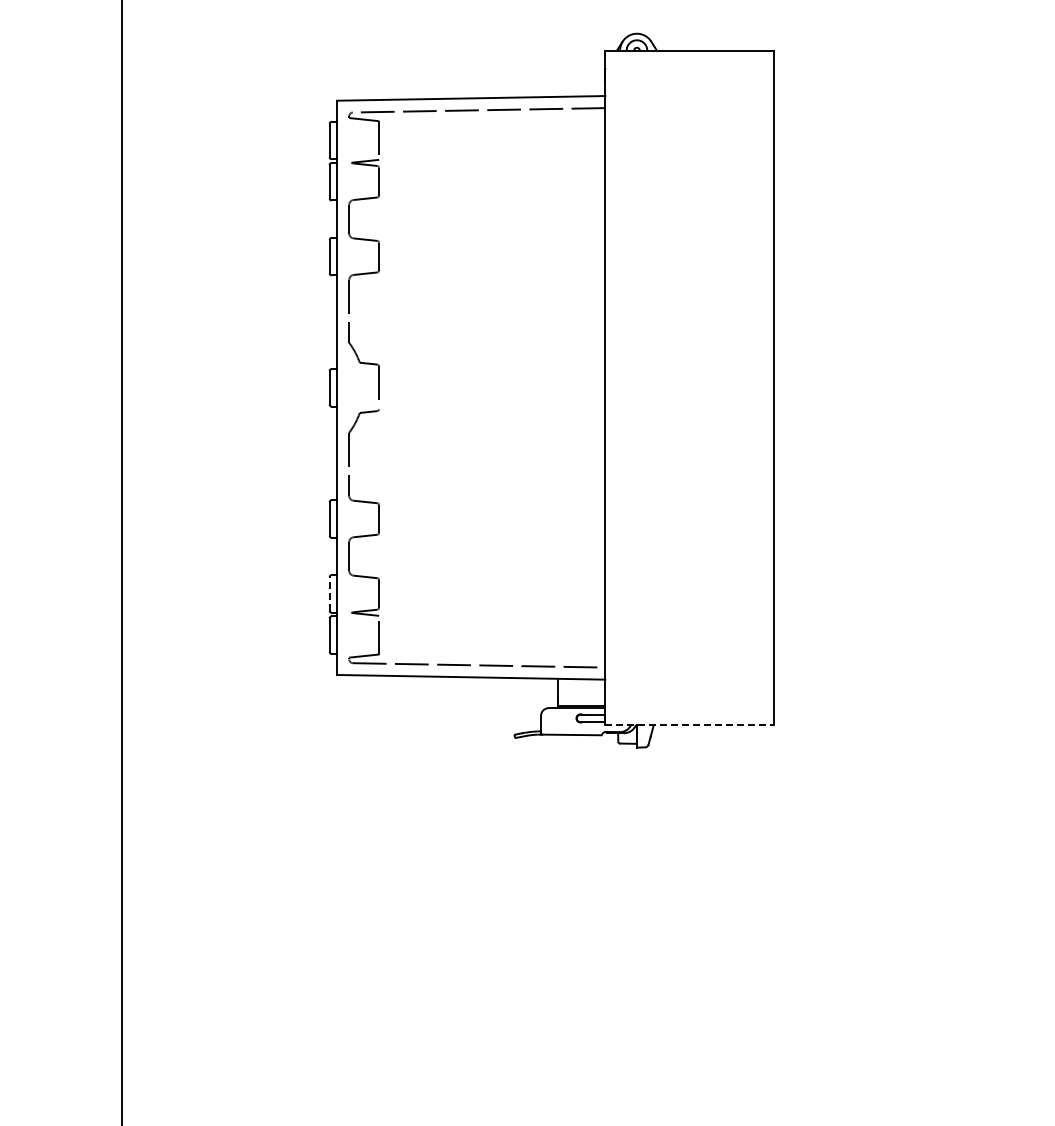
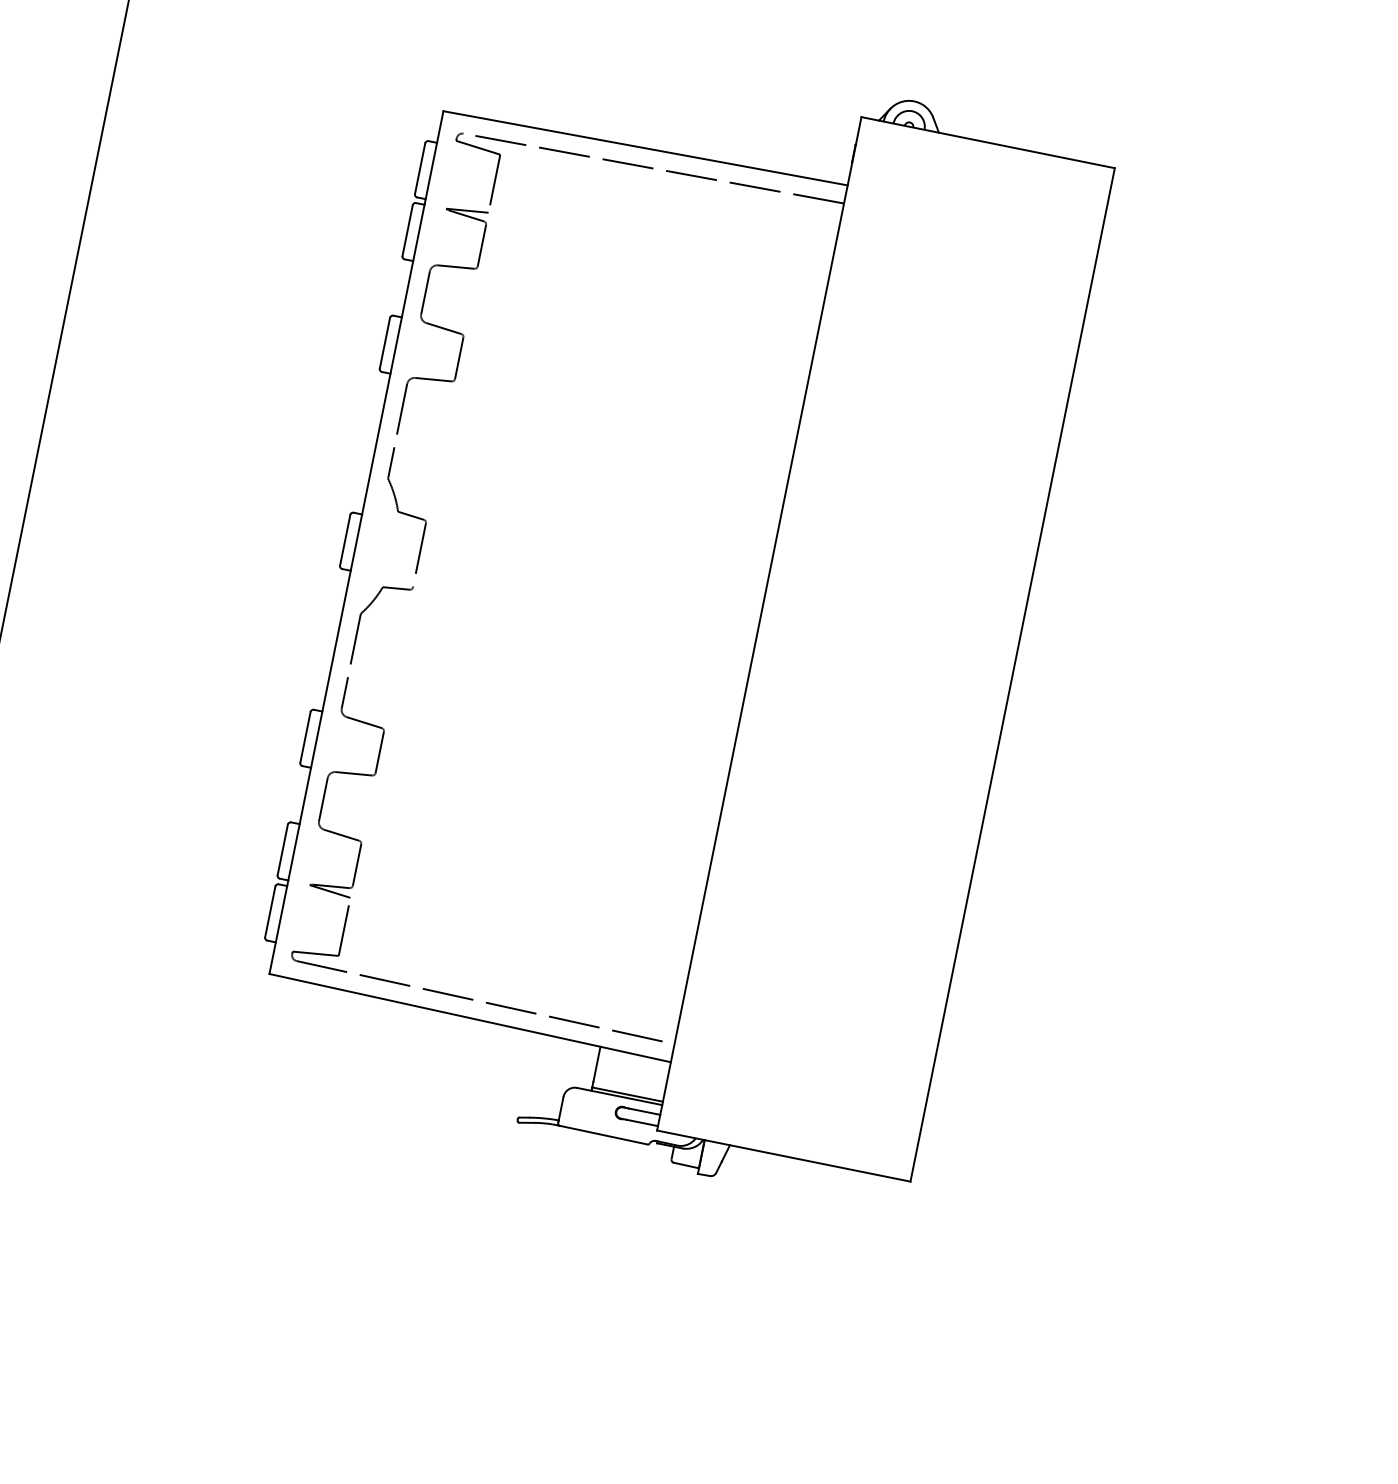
line: (329, 593) -> (282, 849), dashed -> solid
line: (690, 725) -> (784, 1156), dashed -> solid

